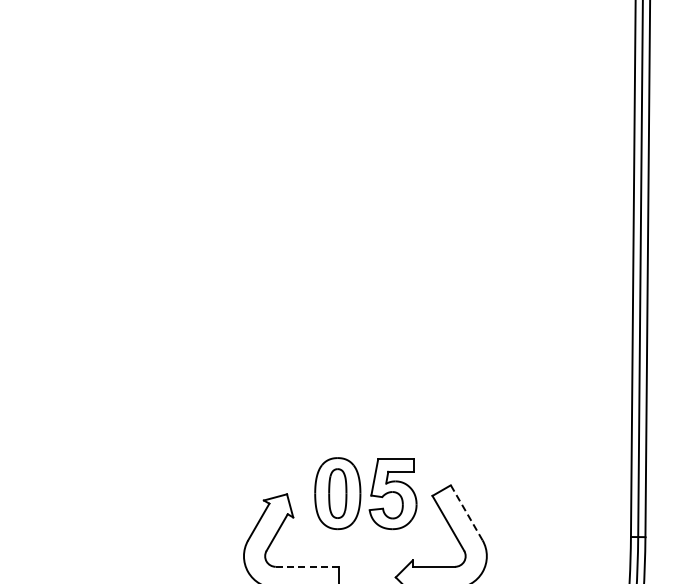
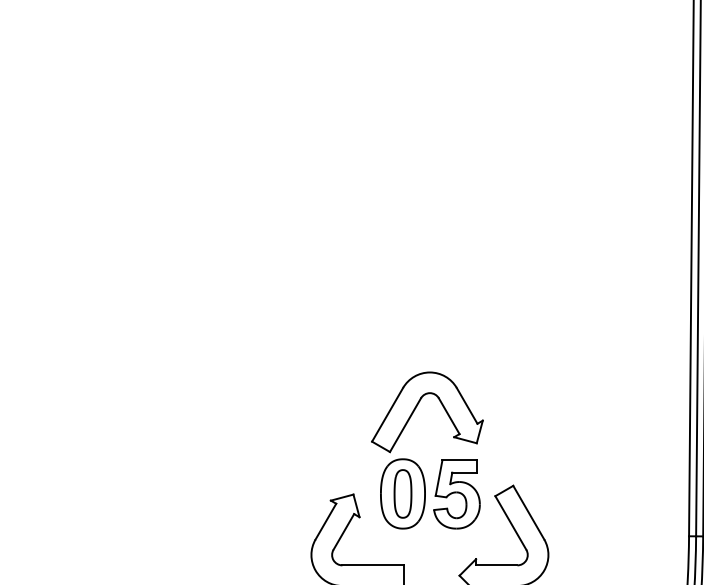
part: (352, 404) -> (417, 406), added
line: (467, 513) -> (529, 513), dashed -> solid
line: (307, 566) -> (373, 565), dashed -> solid

